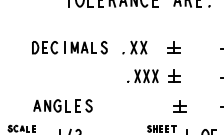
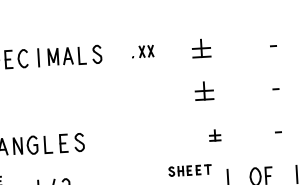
part: (134, 47) -> (142, 51), size x0.6
part: (142, 75) -> (156, 92), removed
part: (179, 106) -> (214, 135), size x0.6

